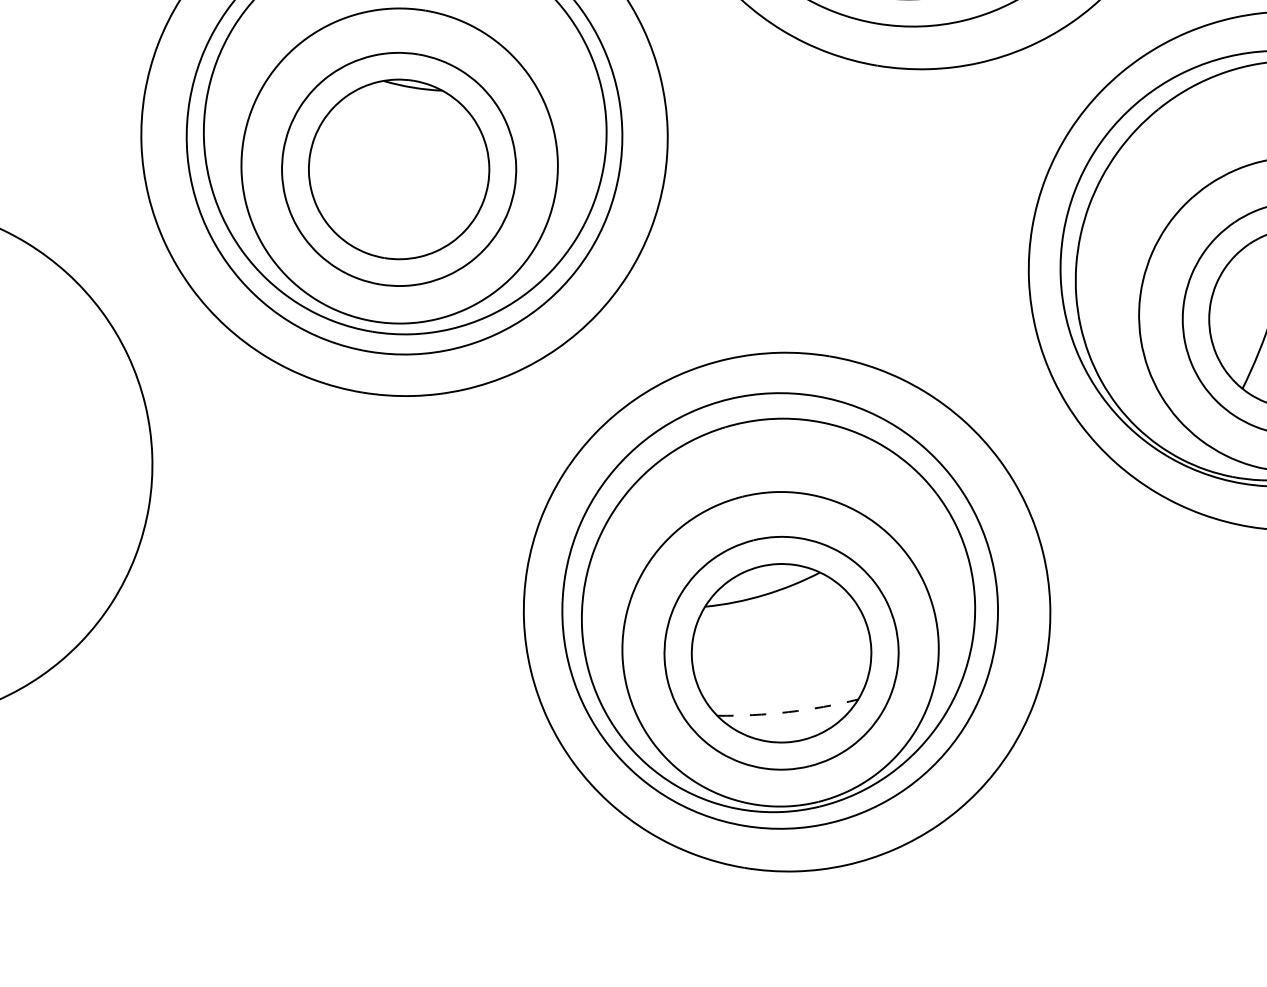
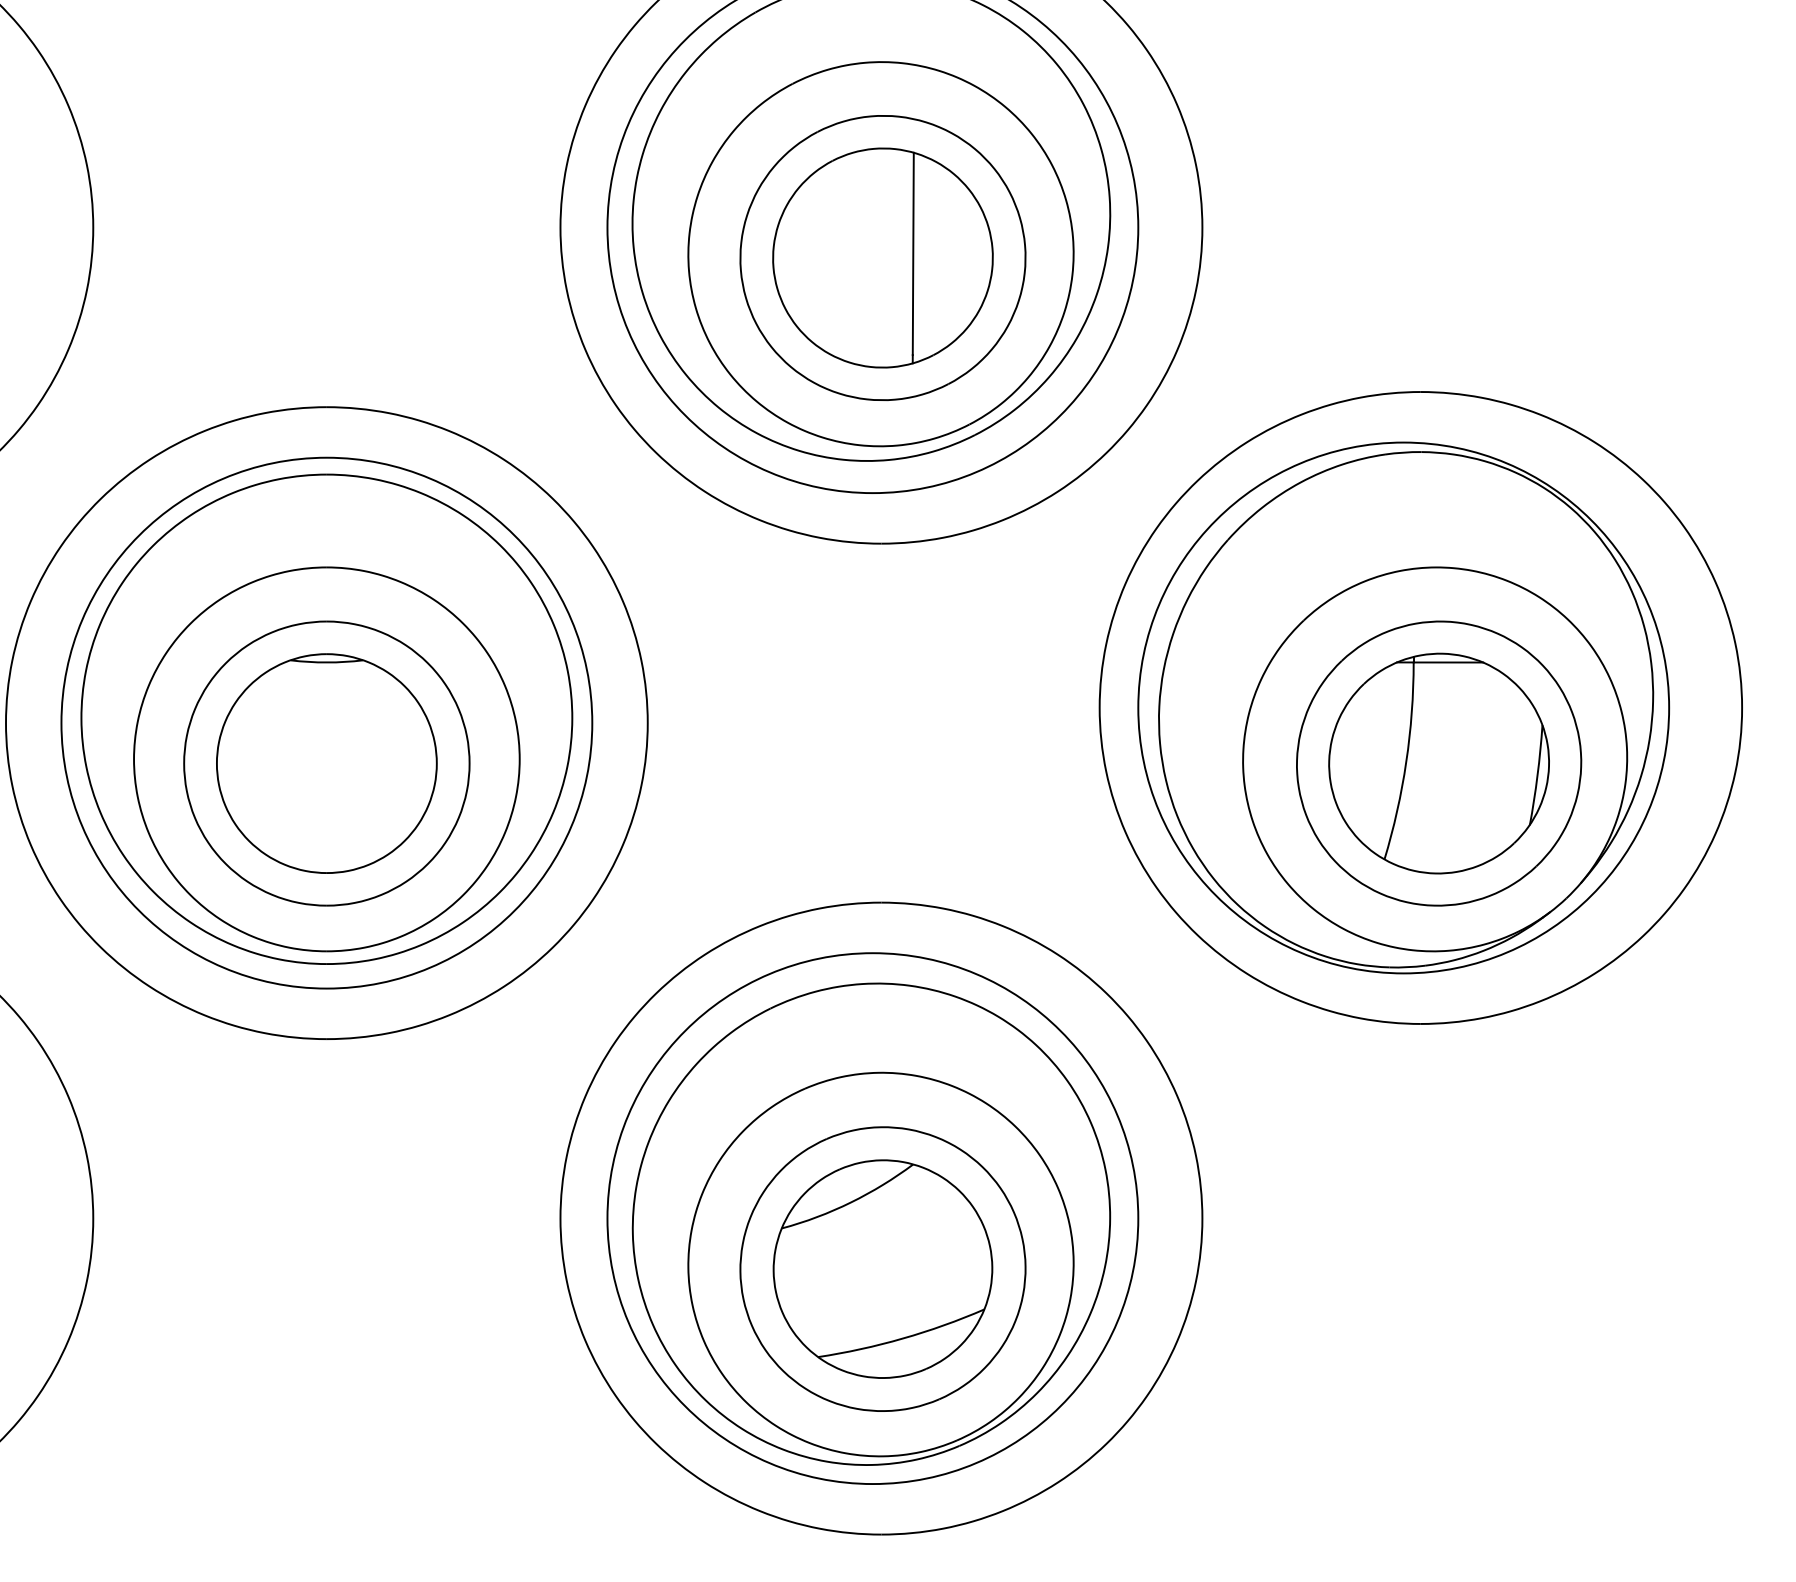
arc: (788, 712) -> (902, 1338), dashed -> solid

